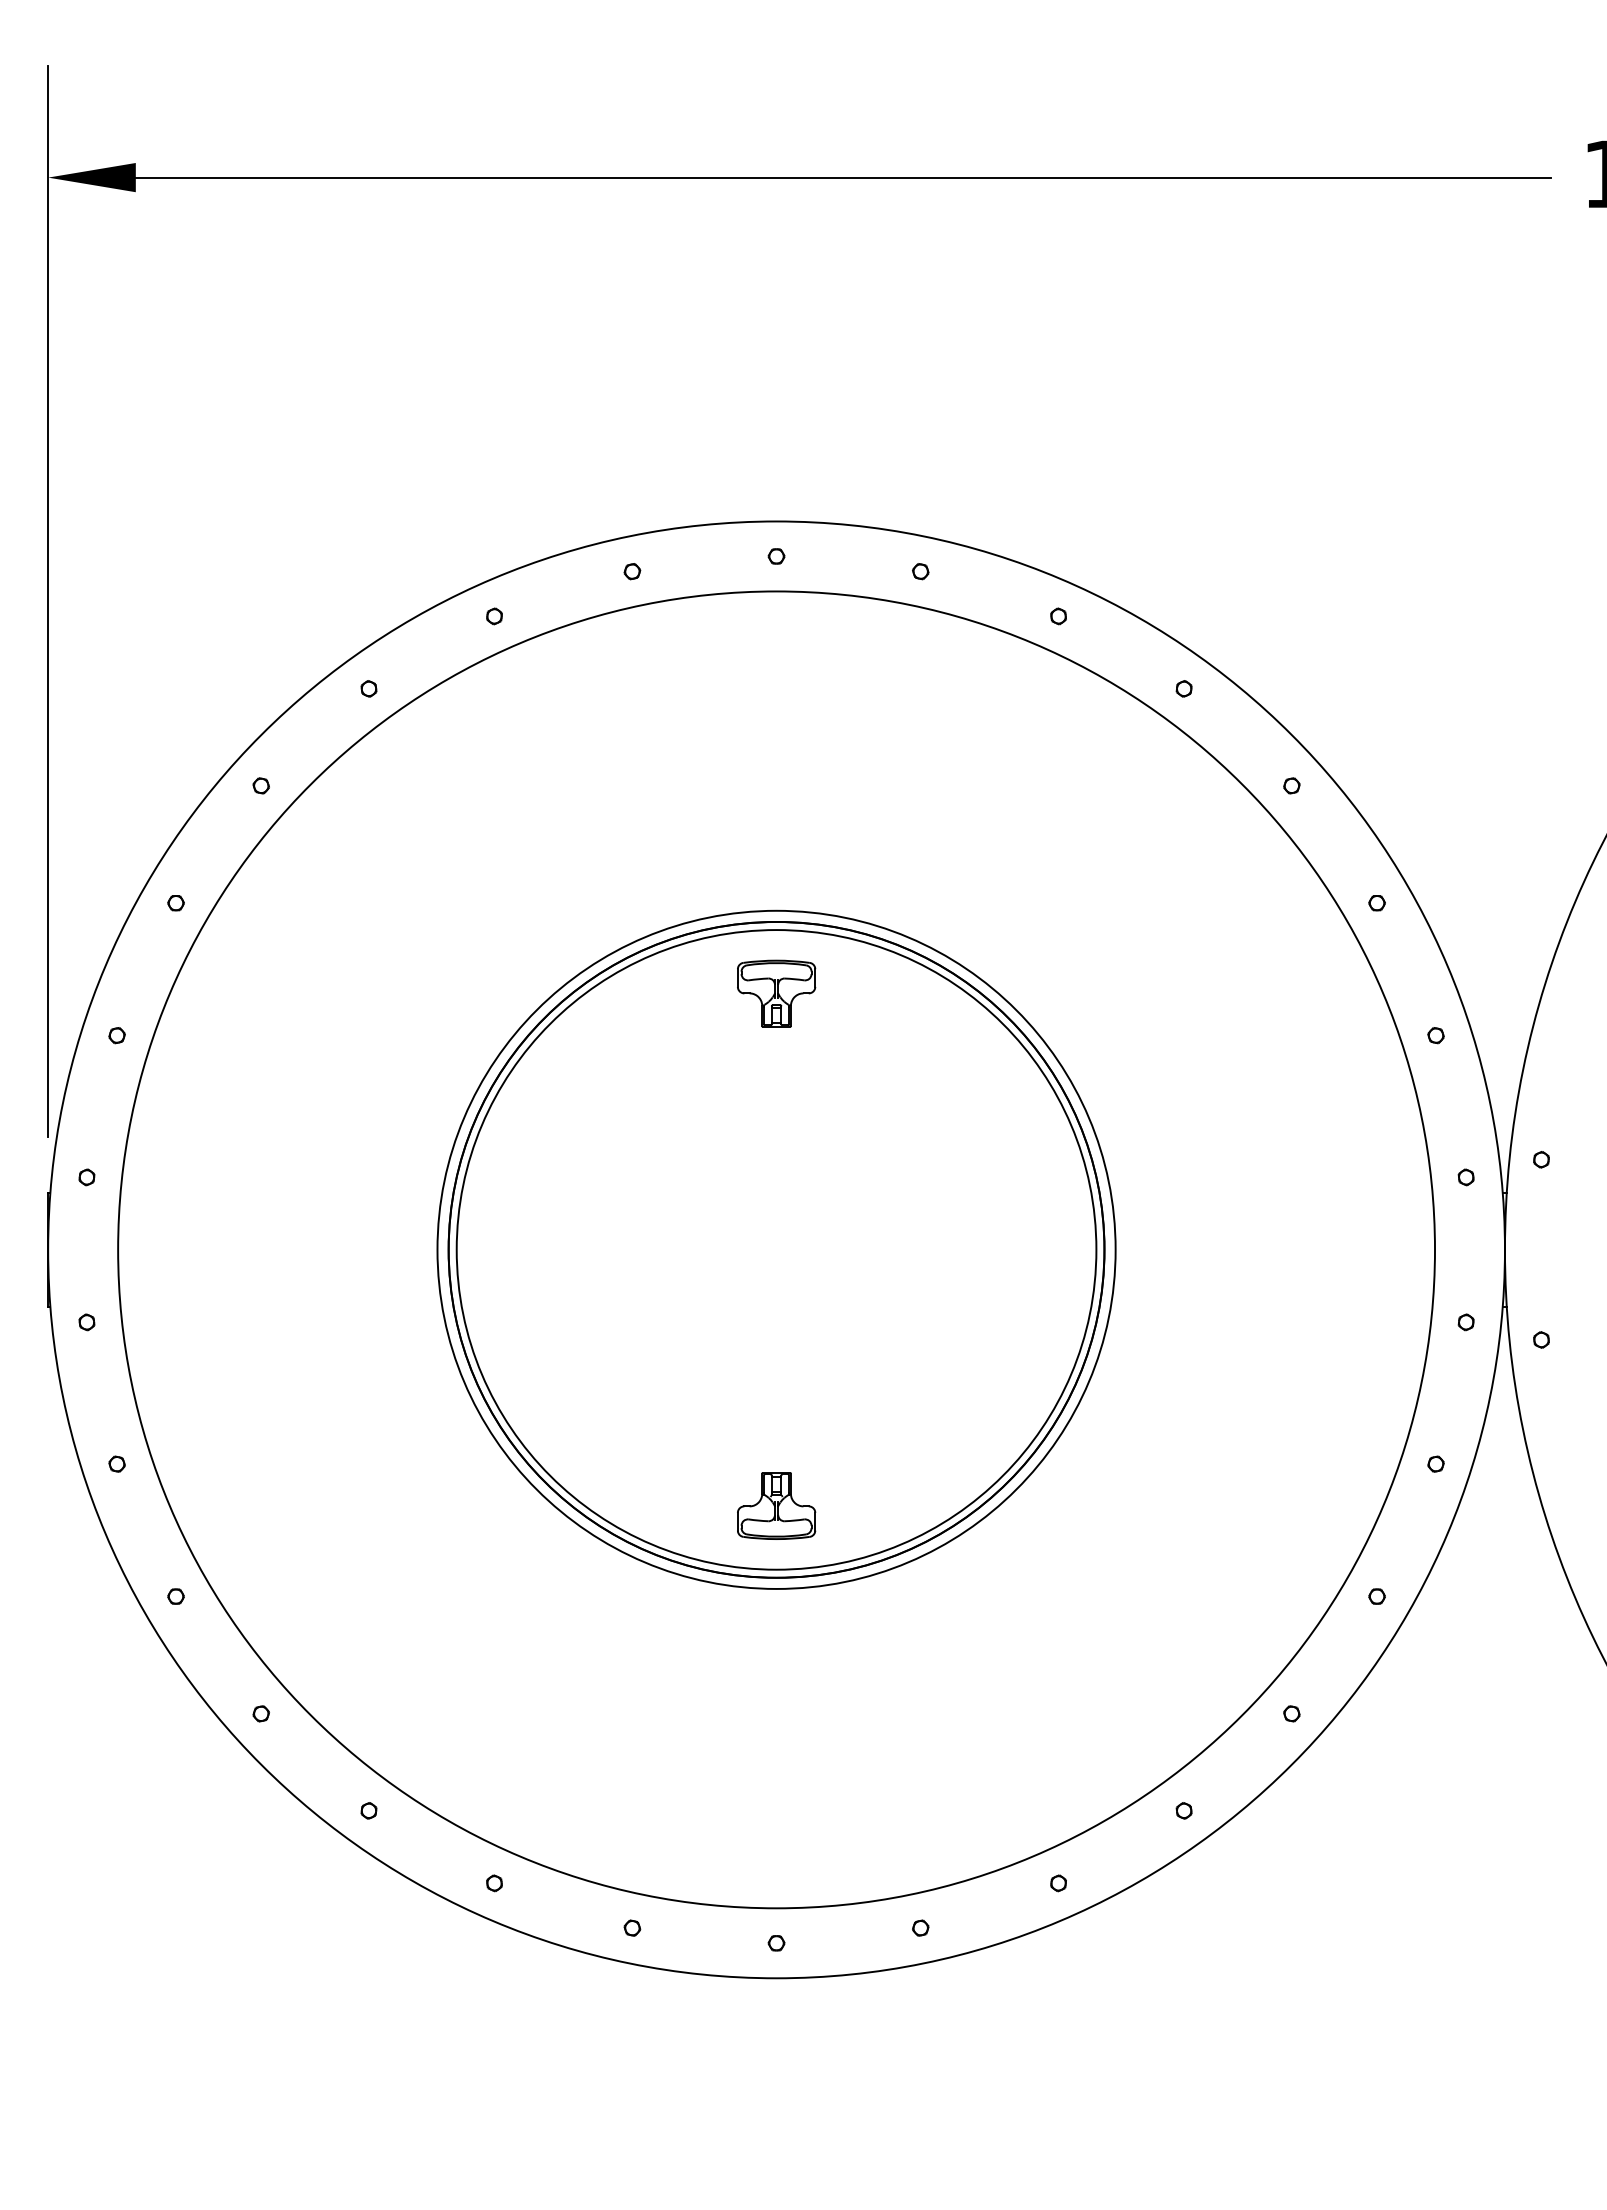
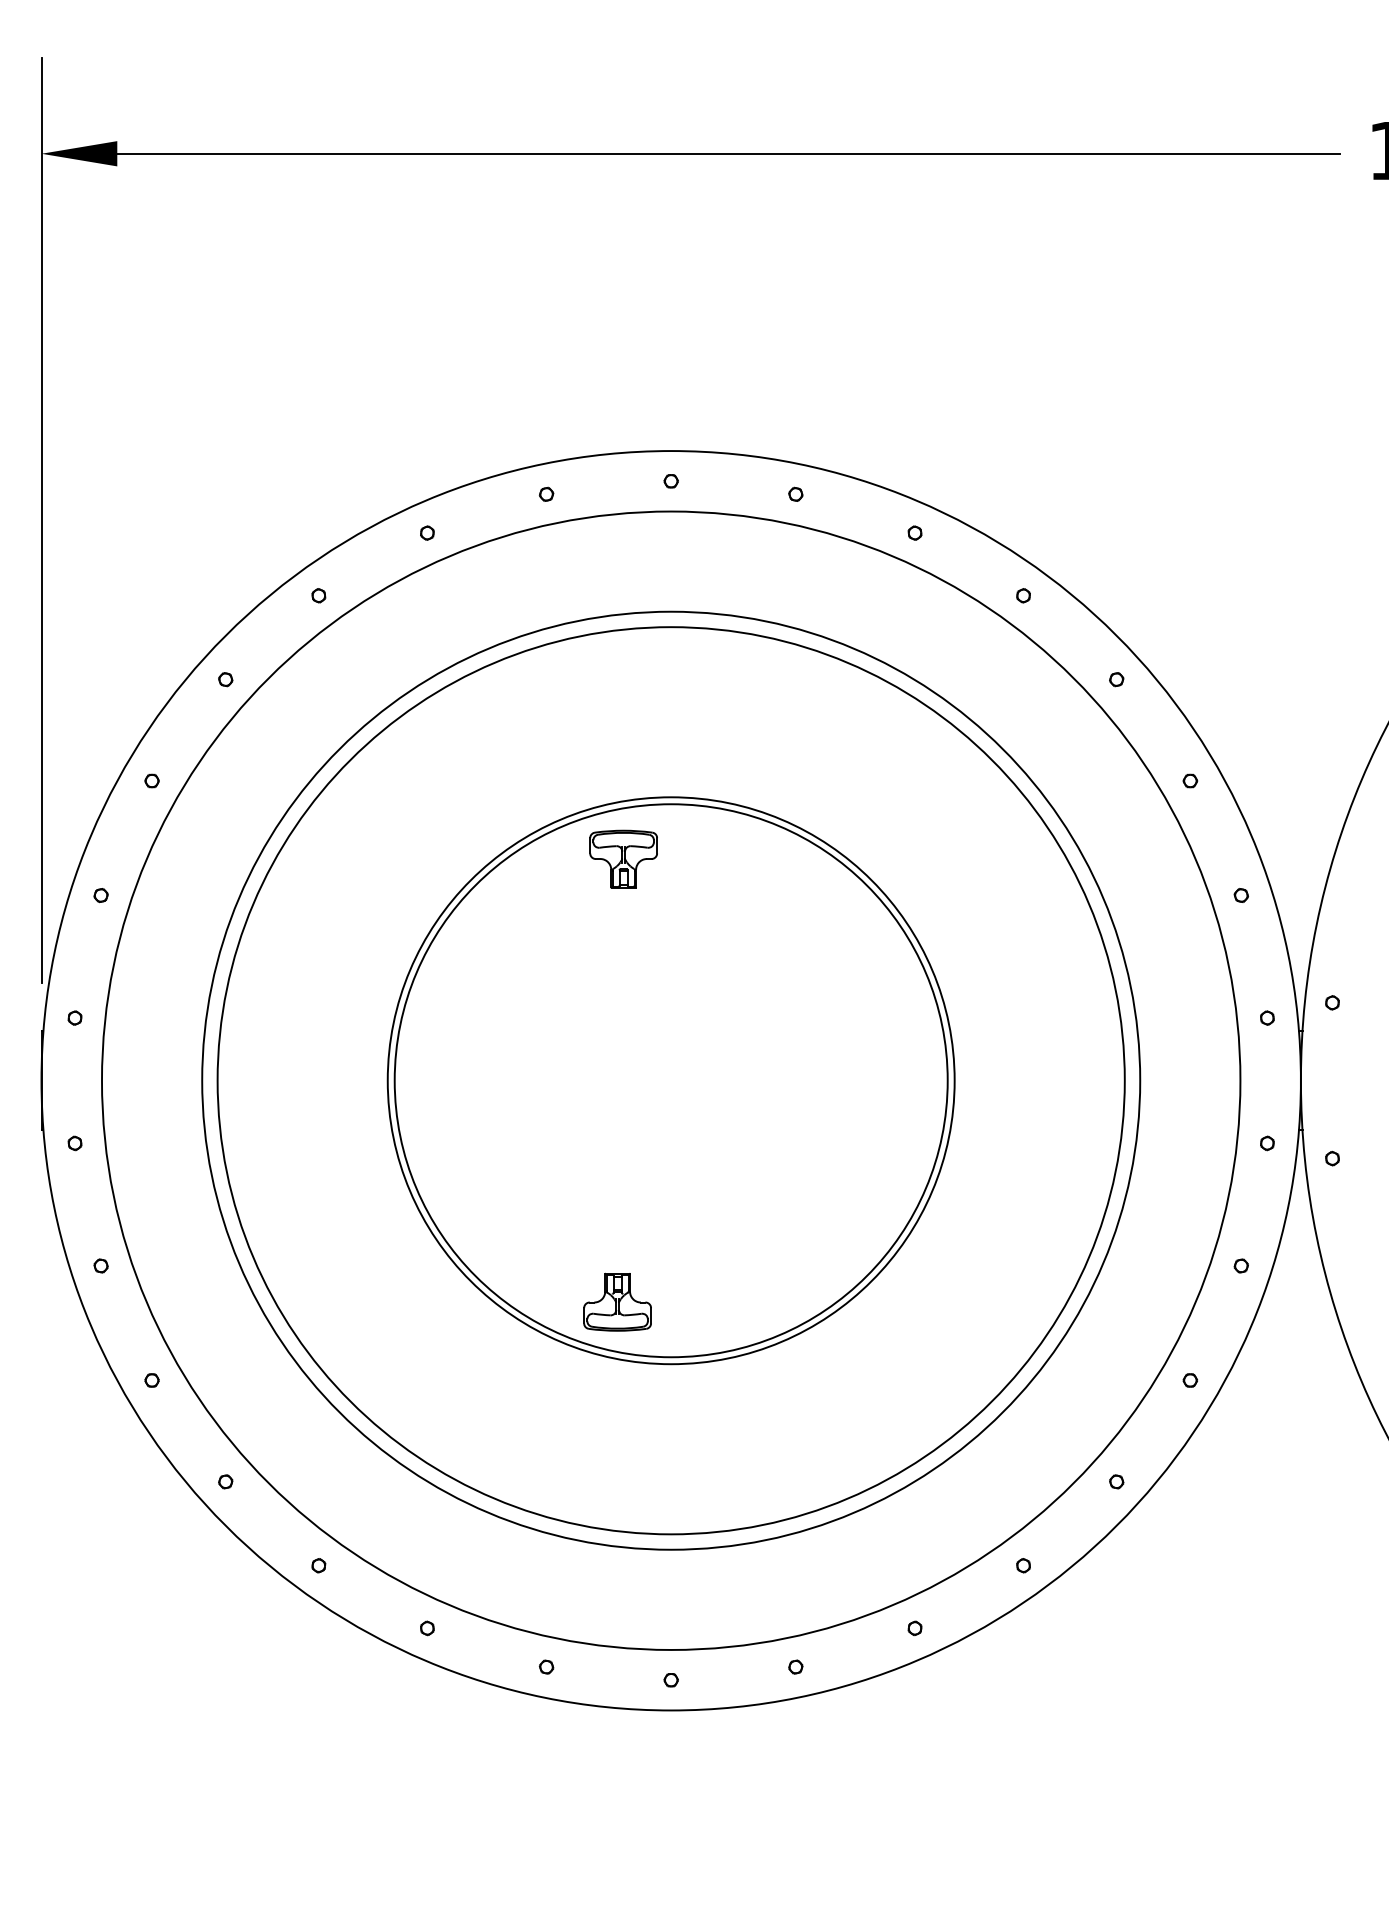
part: (776, 993) -> (623, 859), moved
circle: (776, 1249) -> (671, 1080), size x1.6
circle: (776, 1249) -> (671, 1080), size x1.6
part: (776, 1505) -> (617, 1301), moved

